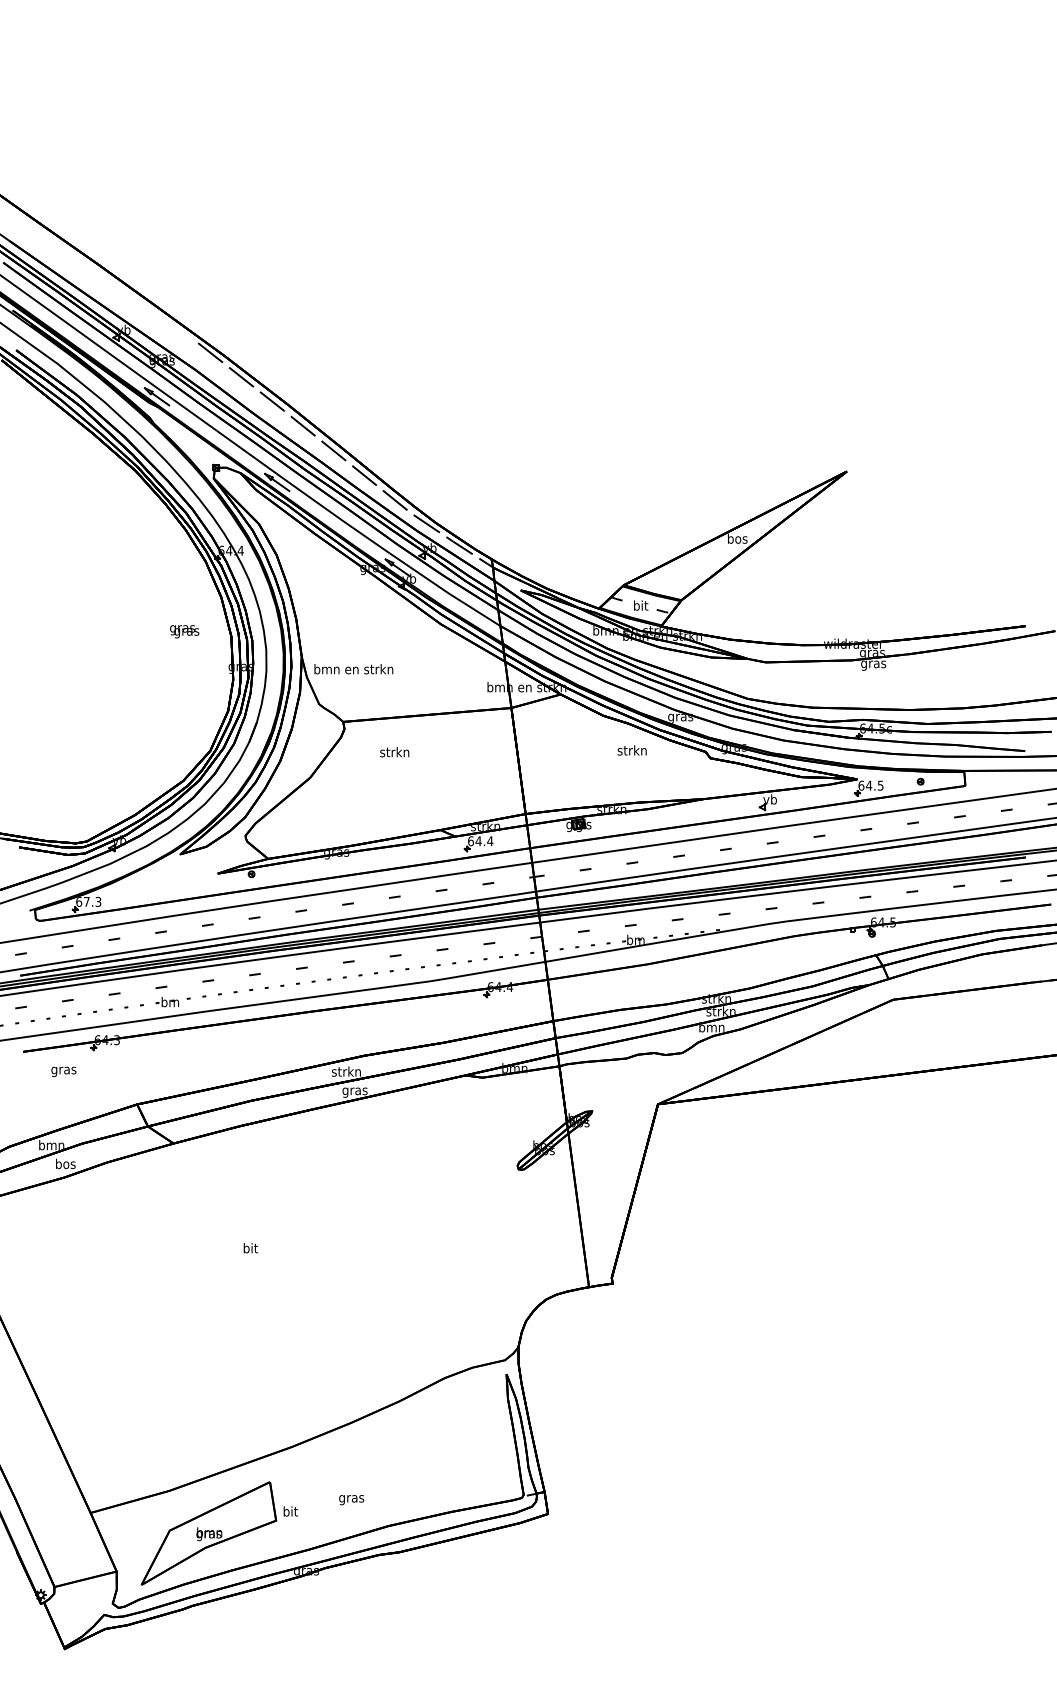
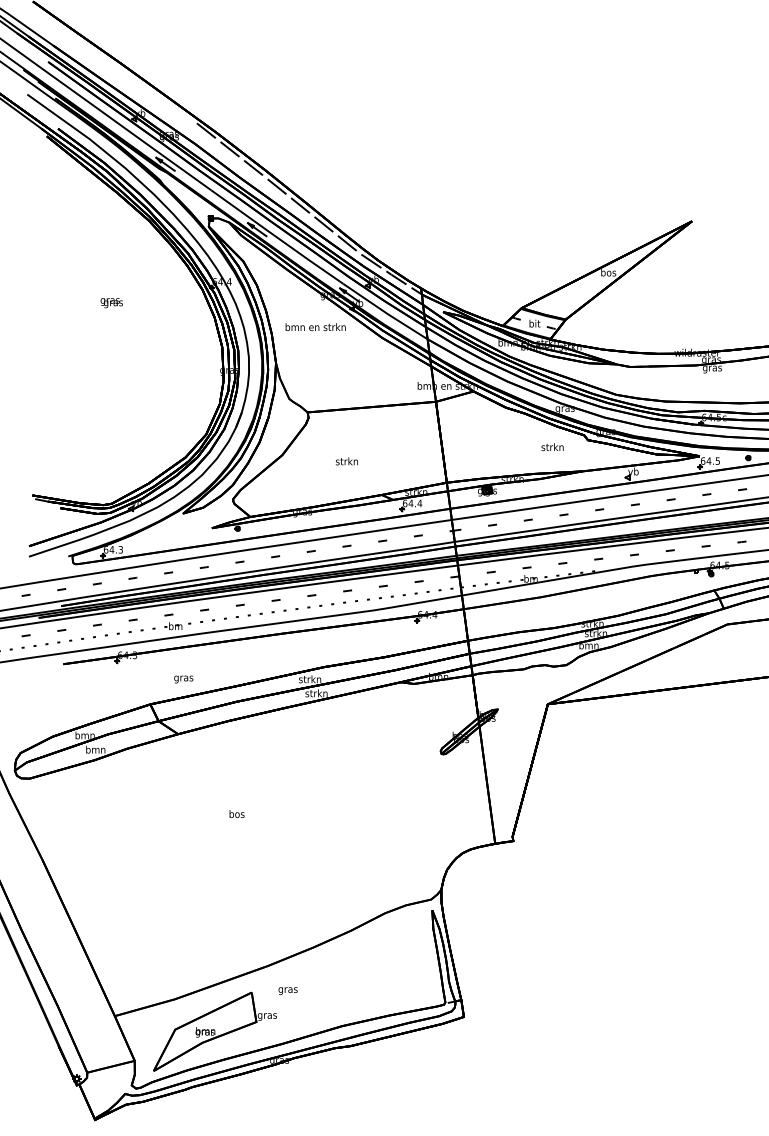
text: (184, 631) -> (111, 302), moved
text: (353, 669) -> (315, 327), moved
text: (631, 750) -> (552, 447), moved
text: (394, 752) -> (346, 461), moved
text: (86, 901) -> (111, 549), 67.3 -> 64.3
text: (63, 1071) -> (183, 679), moved
text: (354, 1090) -> (316, 693), gras -> strkn
text: (65, 1163) -> (95, 749), bos -> bmn
text: (250, 1248) -> (236, 814), bit -> bos
text: (351, 1500) -> (288, 991), moved
text: (290, 1512) -> (267, 1015), bit -> gras

